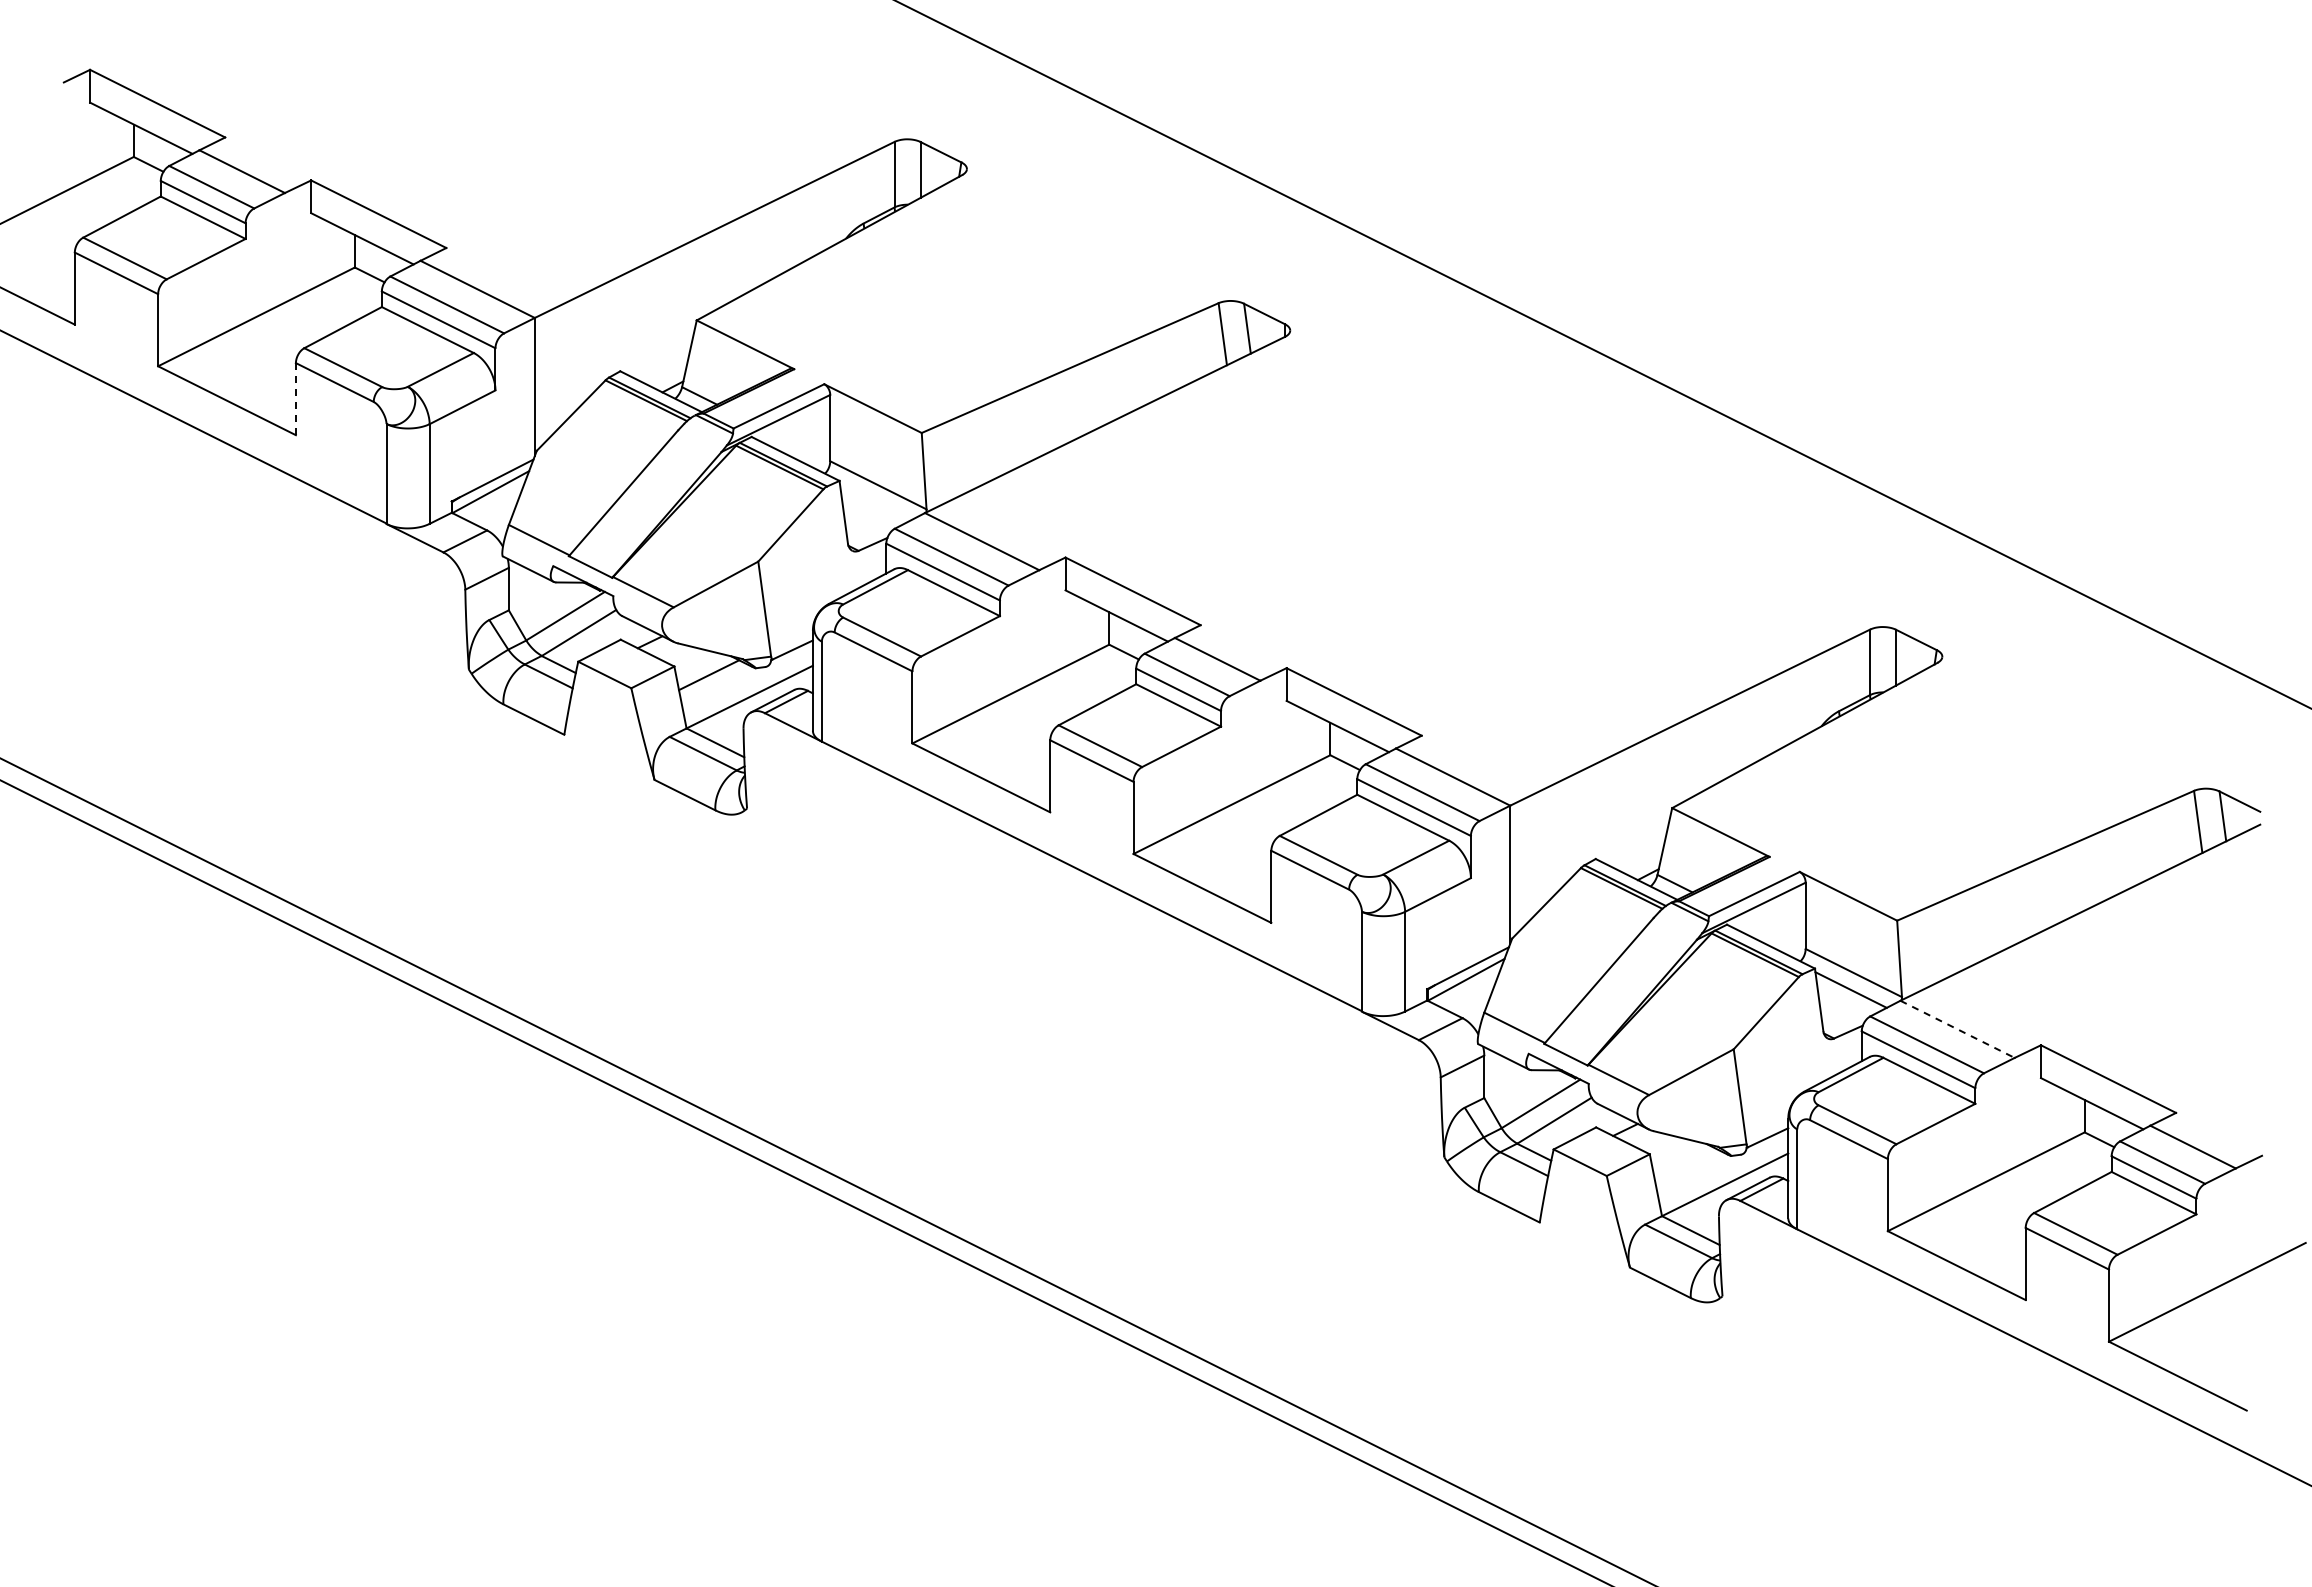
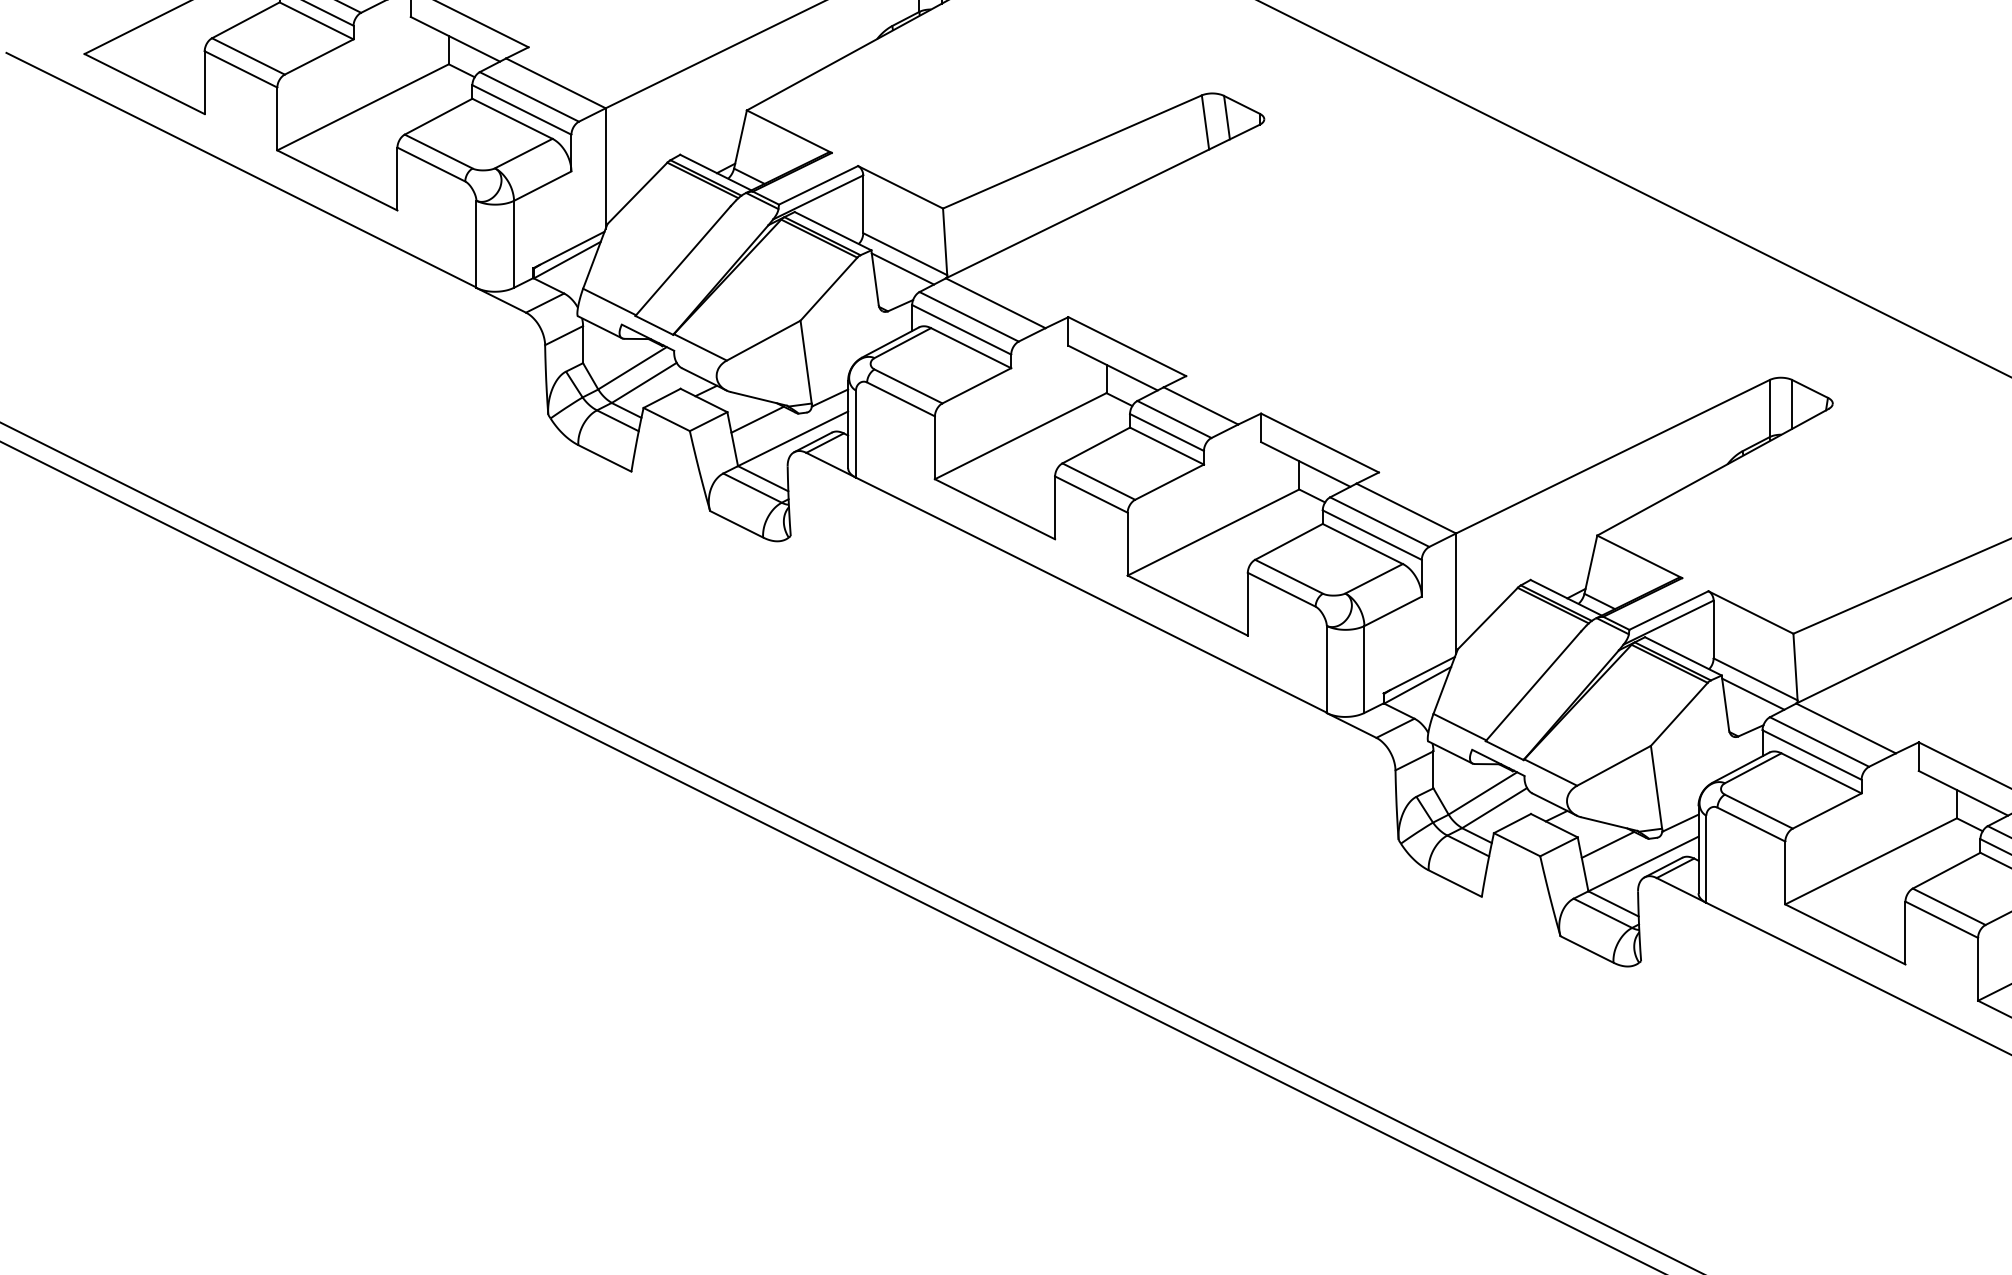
line: (295, 398) -> (397, 178), dashed -> solid
line: (875, 502) -> (902, 269), added
line: (1957, 1029) -> (1846, 728), dashed -> solid
line: (1684, 1162) -> (1608, 844), added

